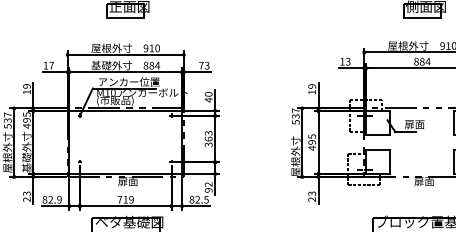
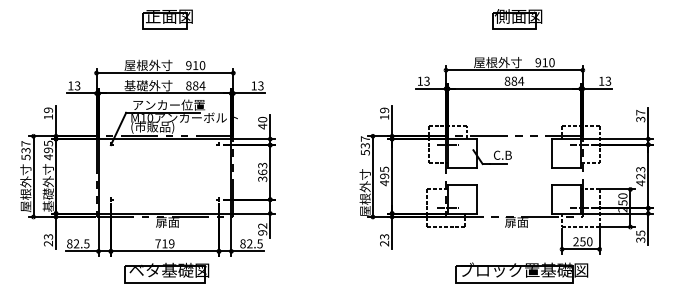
text: (51, 65) -> (77, 85), 17 -> 13
text: (200, 65) -> (253, 85), 73 -> 13
text: (413, 124) -> (504, 155), 扉面 -> C.B
text: (59, 199) -> (86, 243), 82.9 -> 82.5

